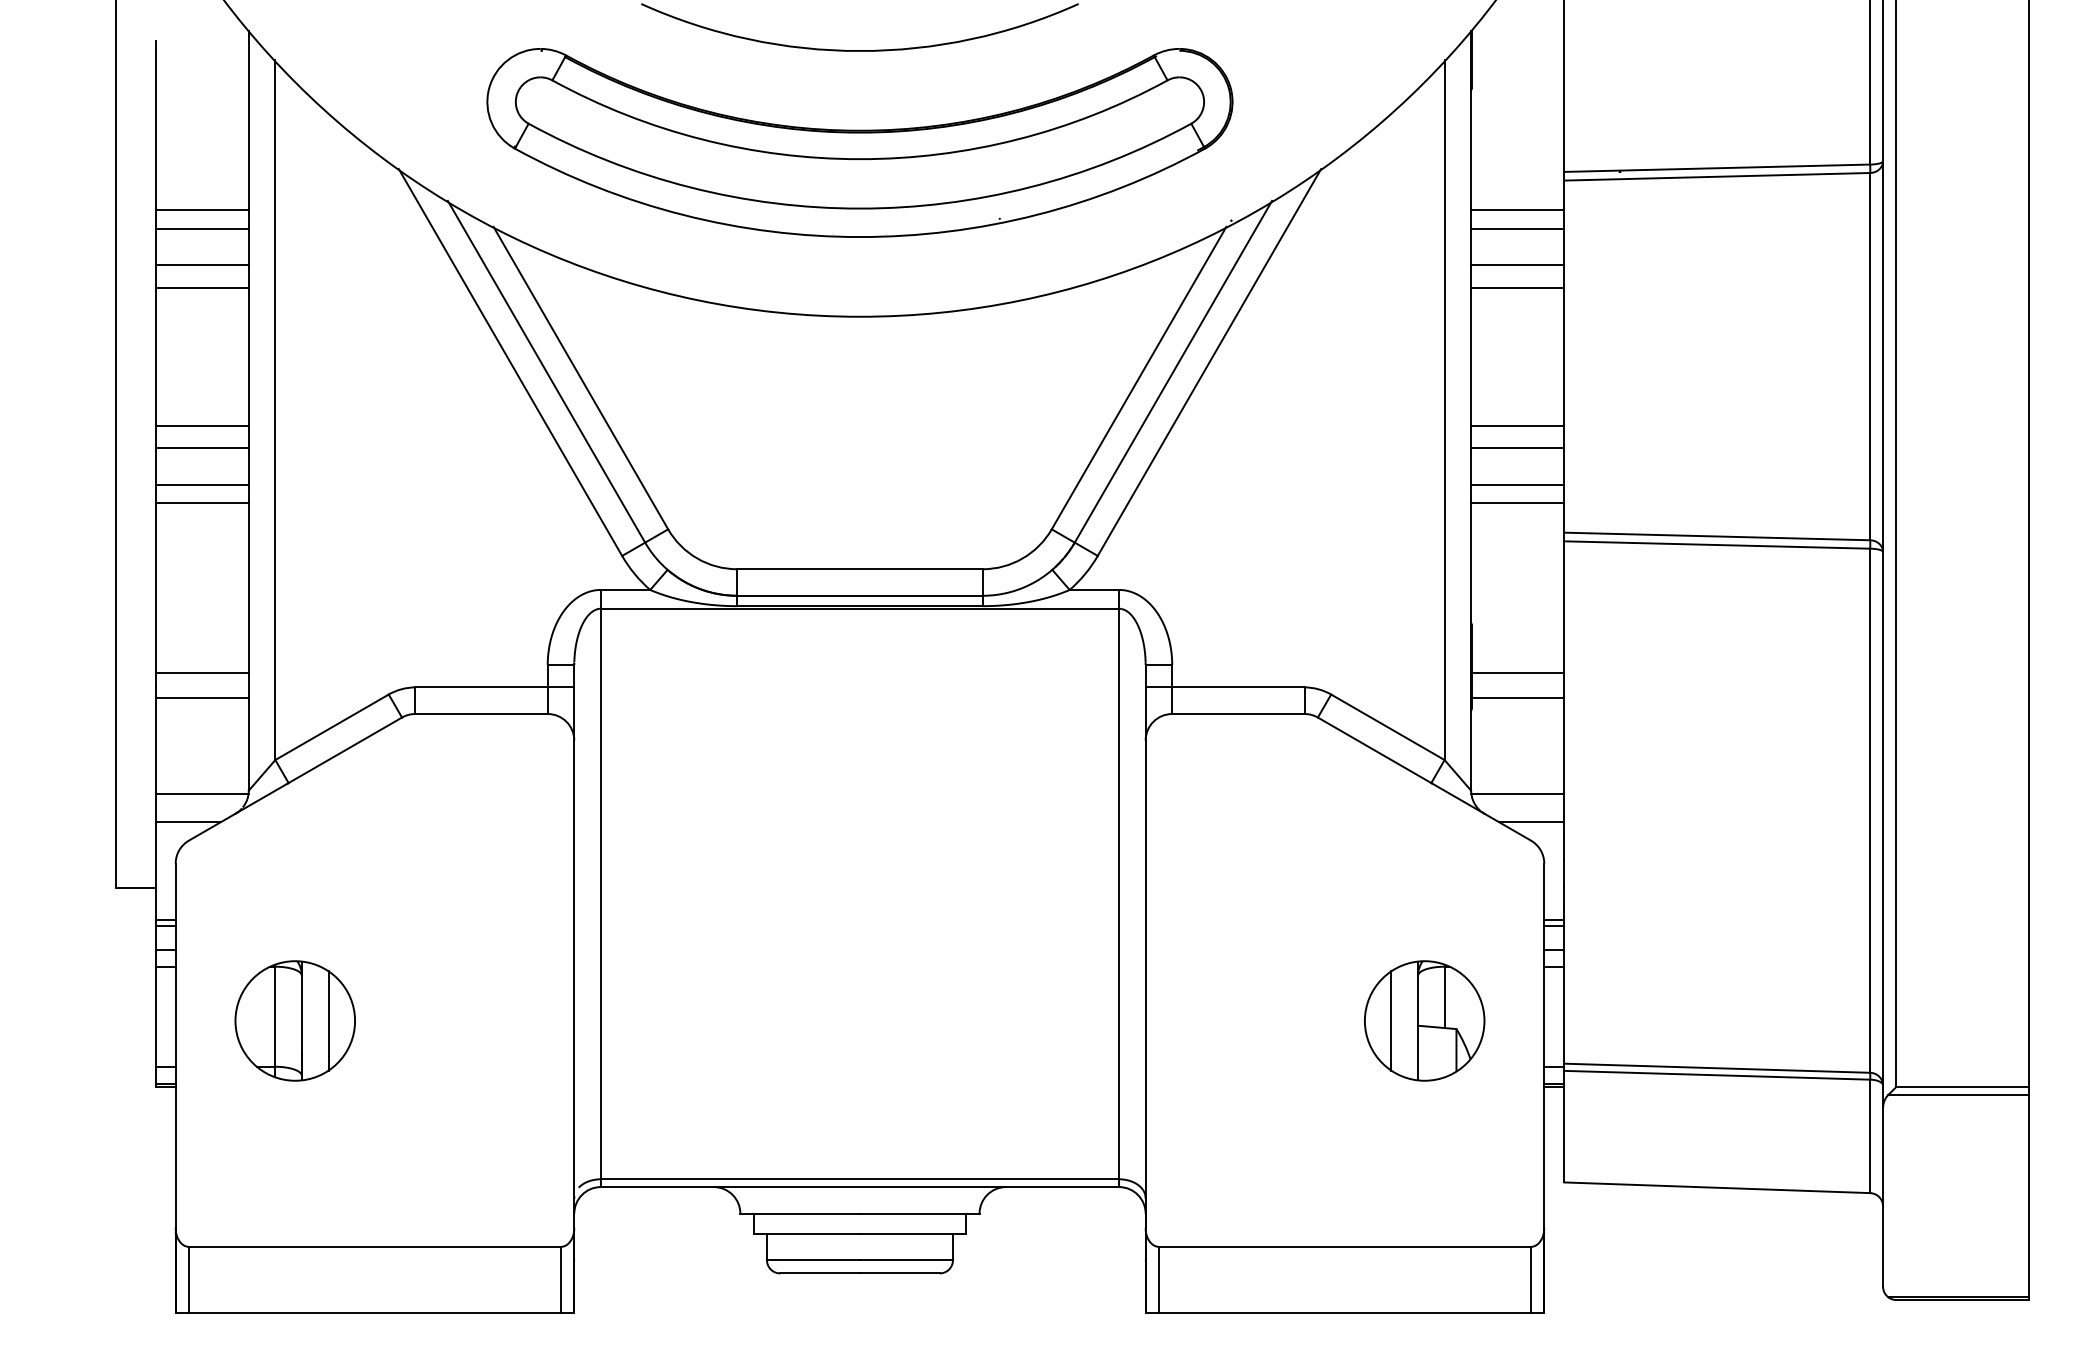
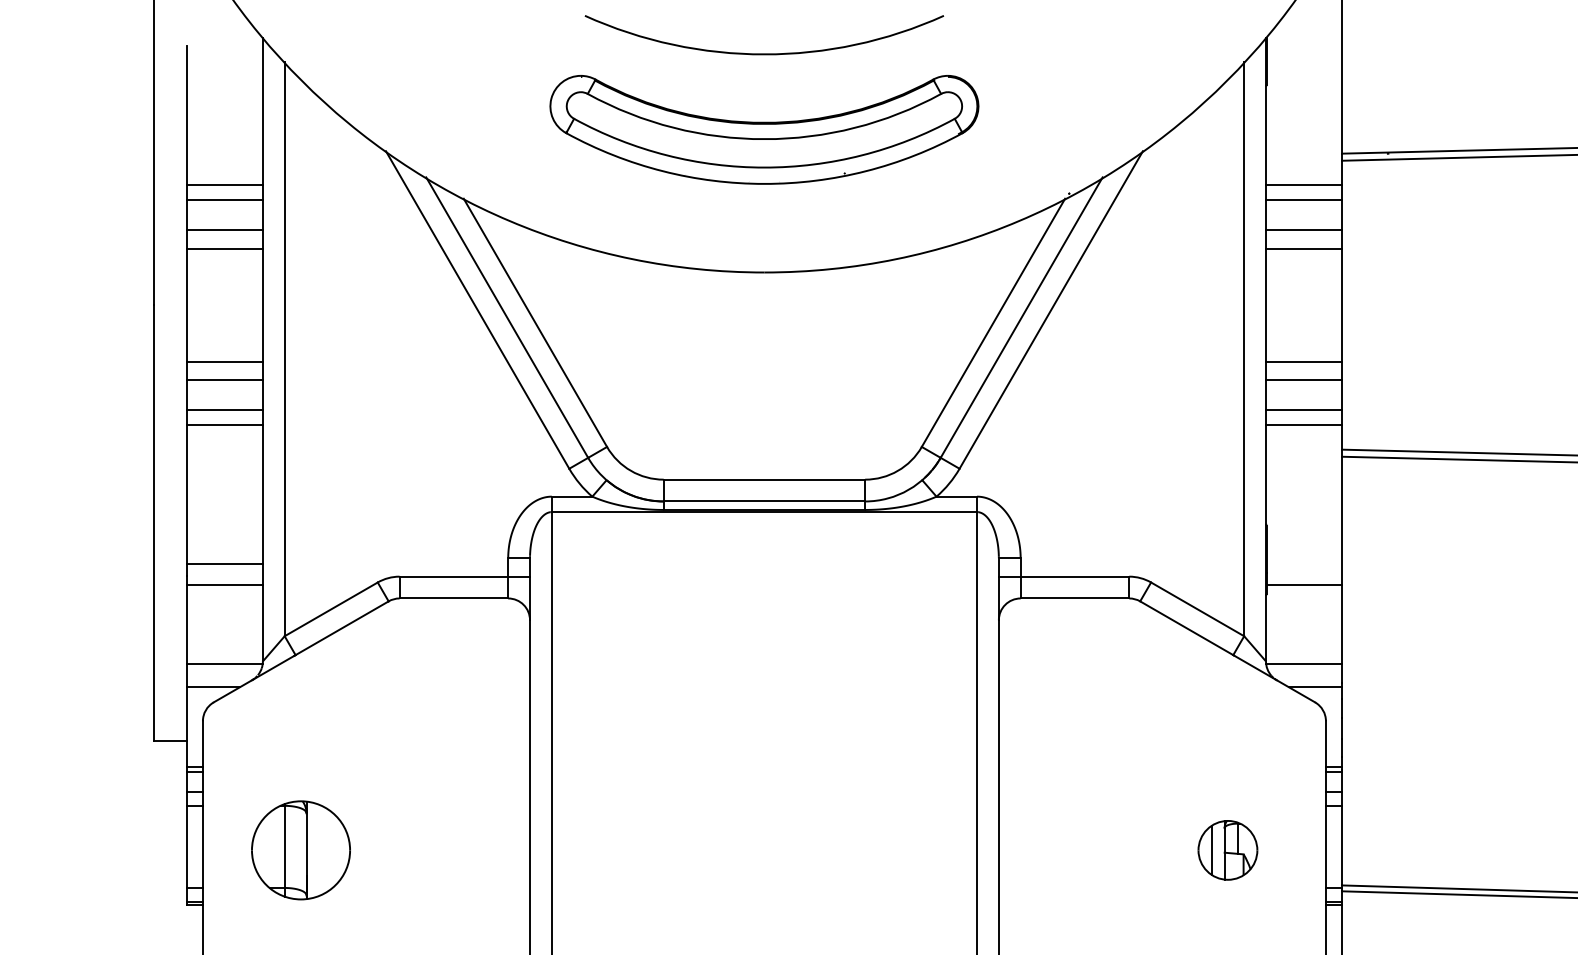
part: (859, 142) -> (764, 129), size x0.7
line: (1517, 672) -> (1304, 564), removed
line: (328, 1020) -> (328, 849), removed
part: (1424, 1020) -> (1227, 849), size x0.6

